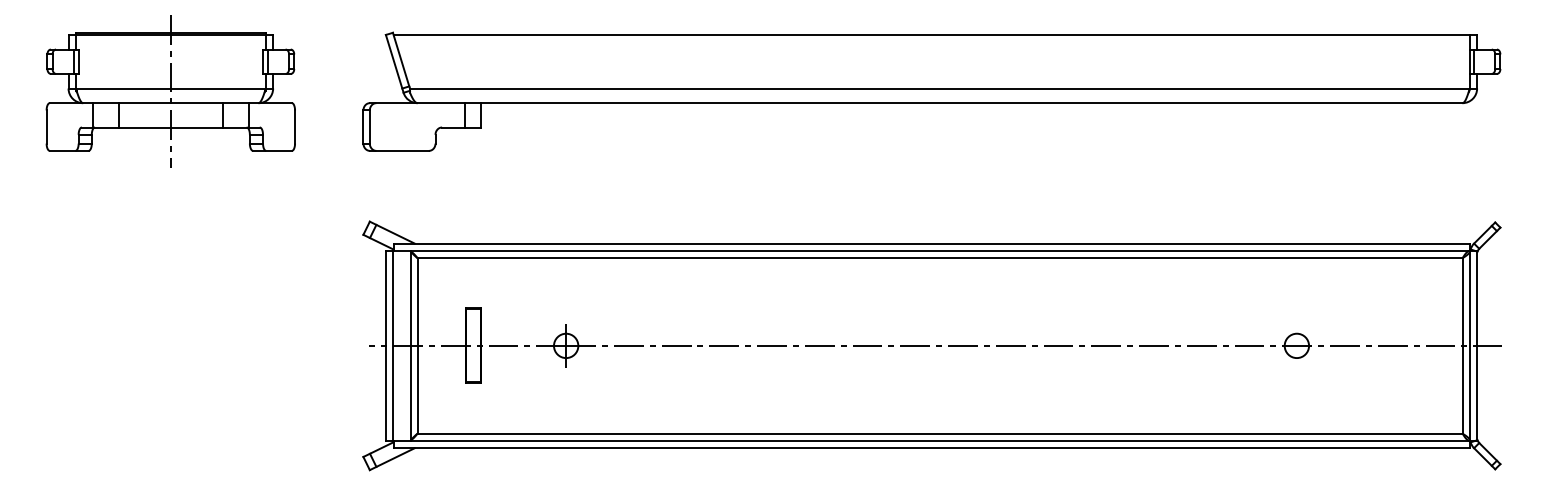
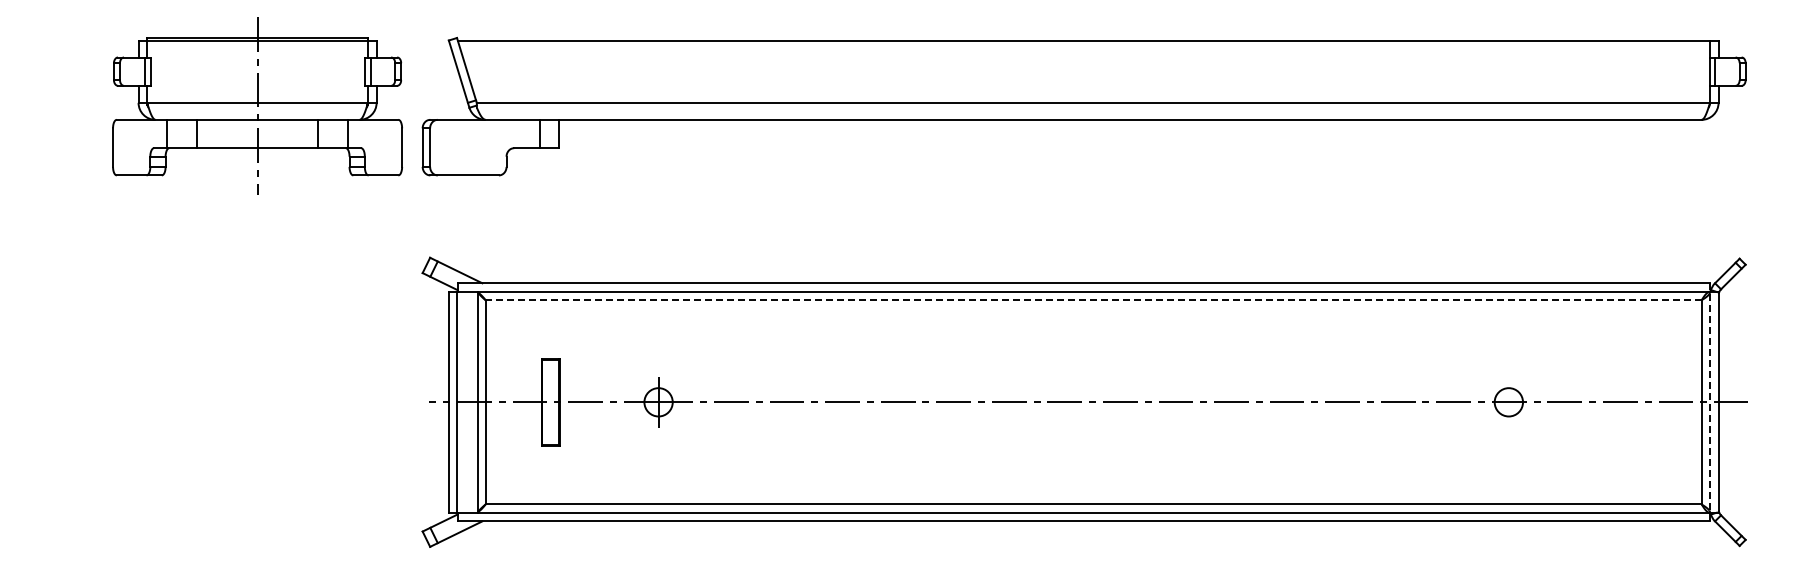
part: (170, 90) -> (257, 105), moved
line: (939, 258) -> (1093, 300), solid -> dashed
line: (1470, 345) -> (1710, 401), solid -> dashed

